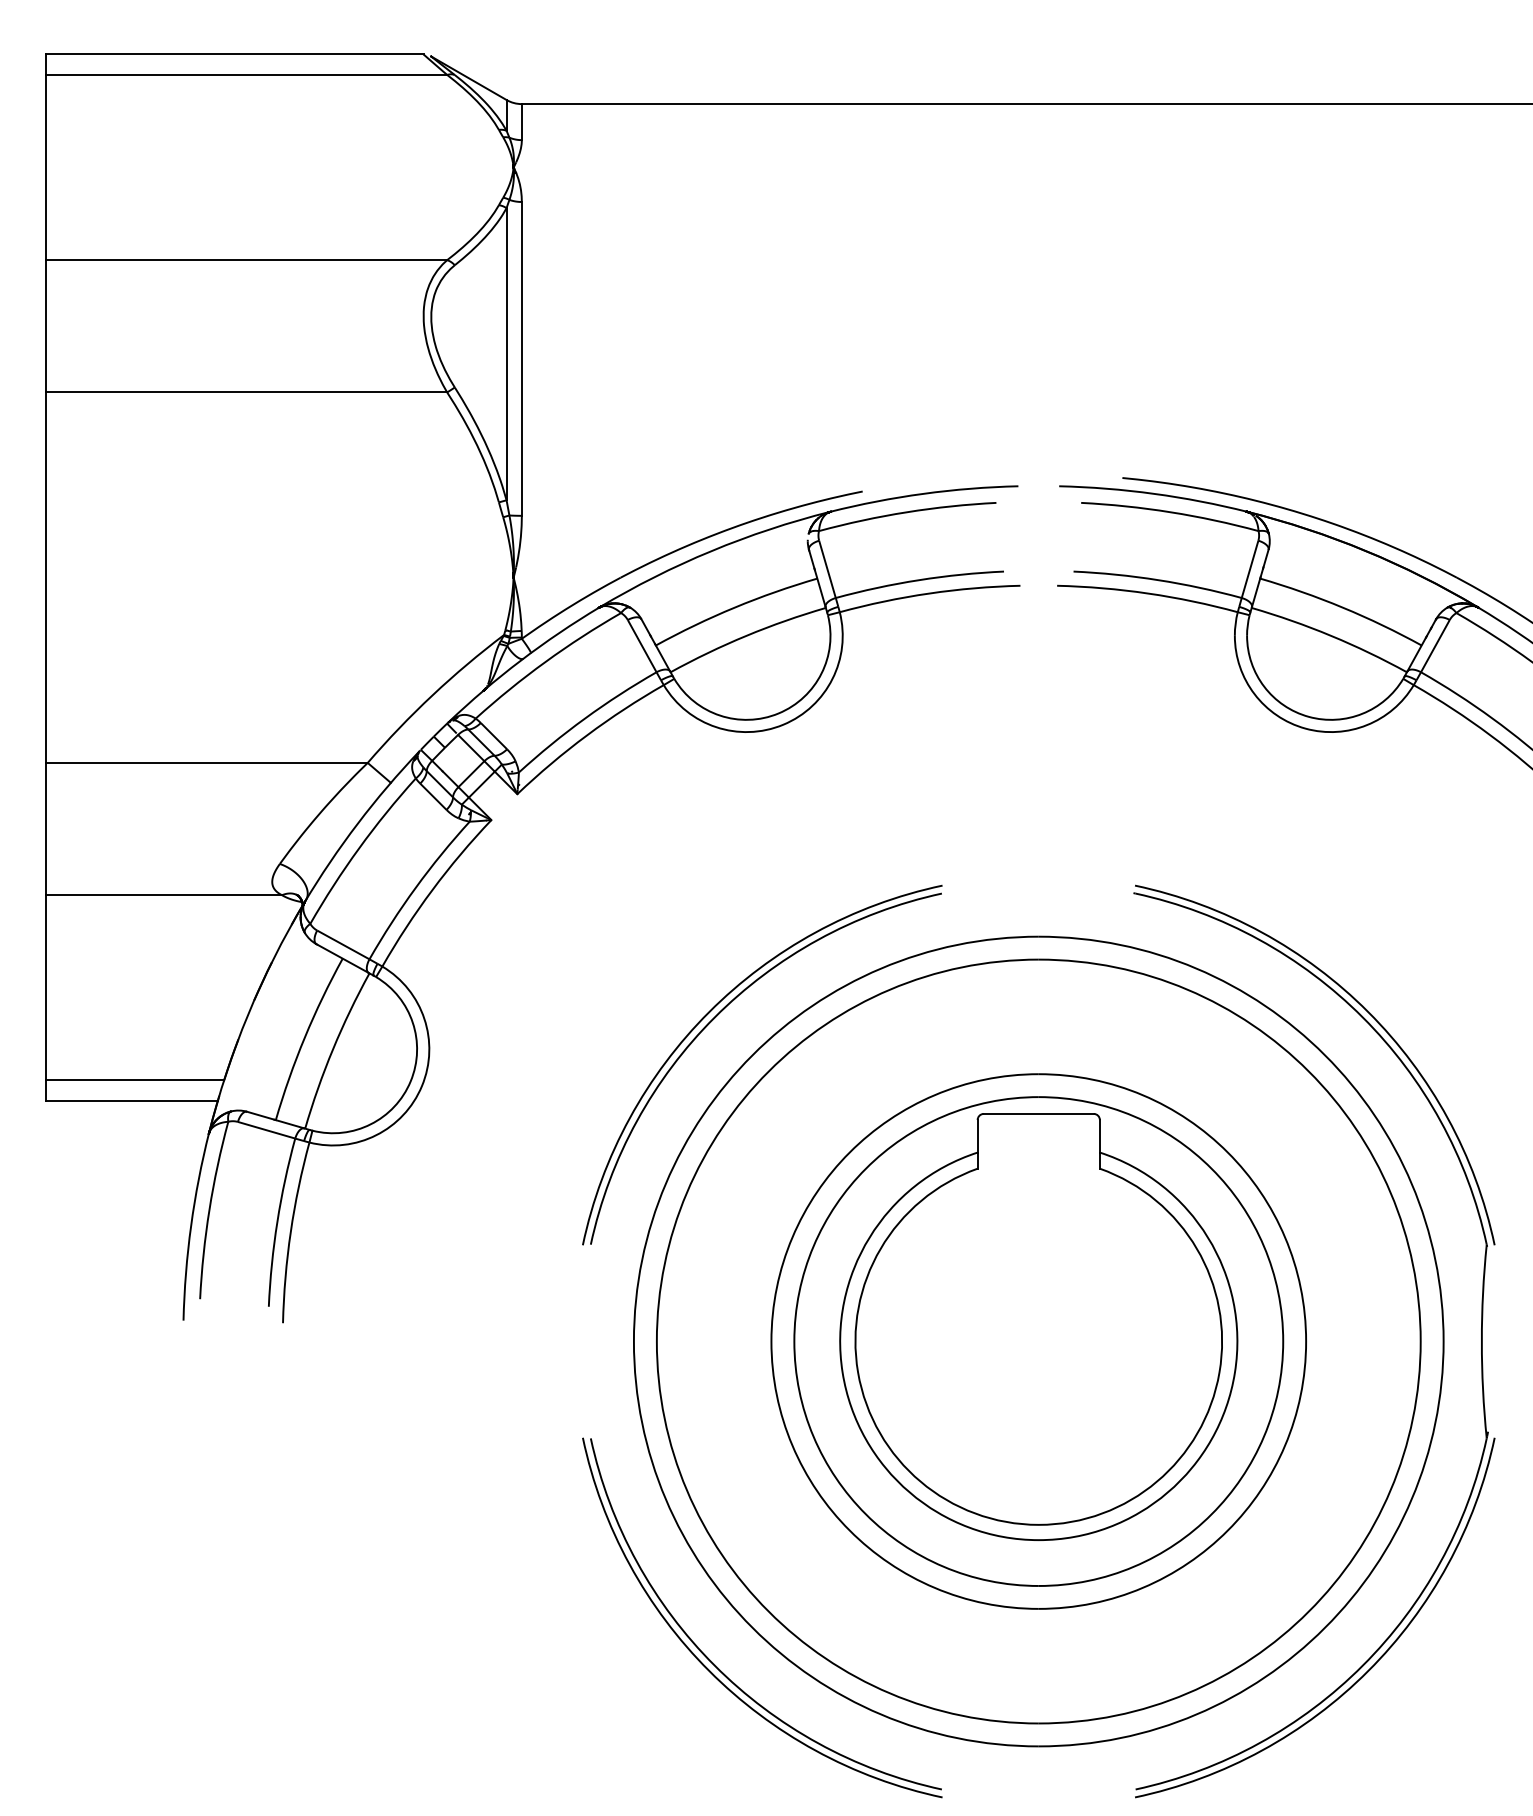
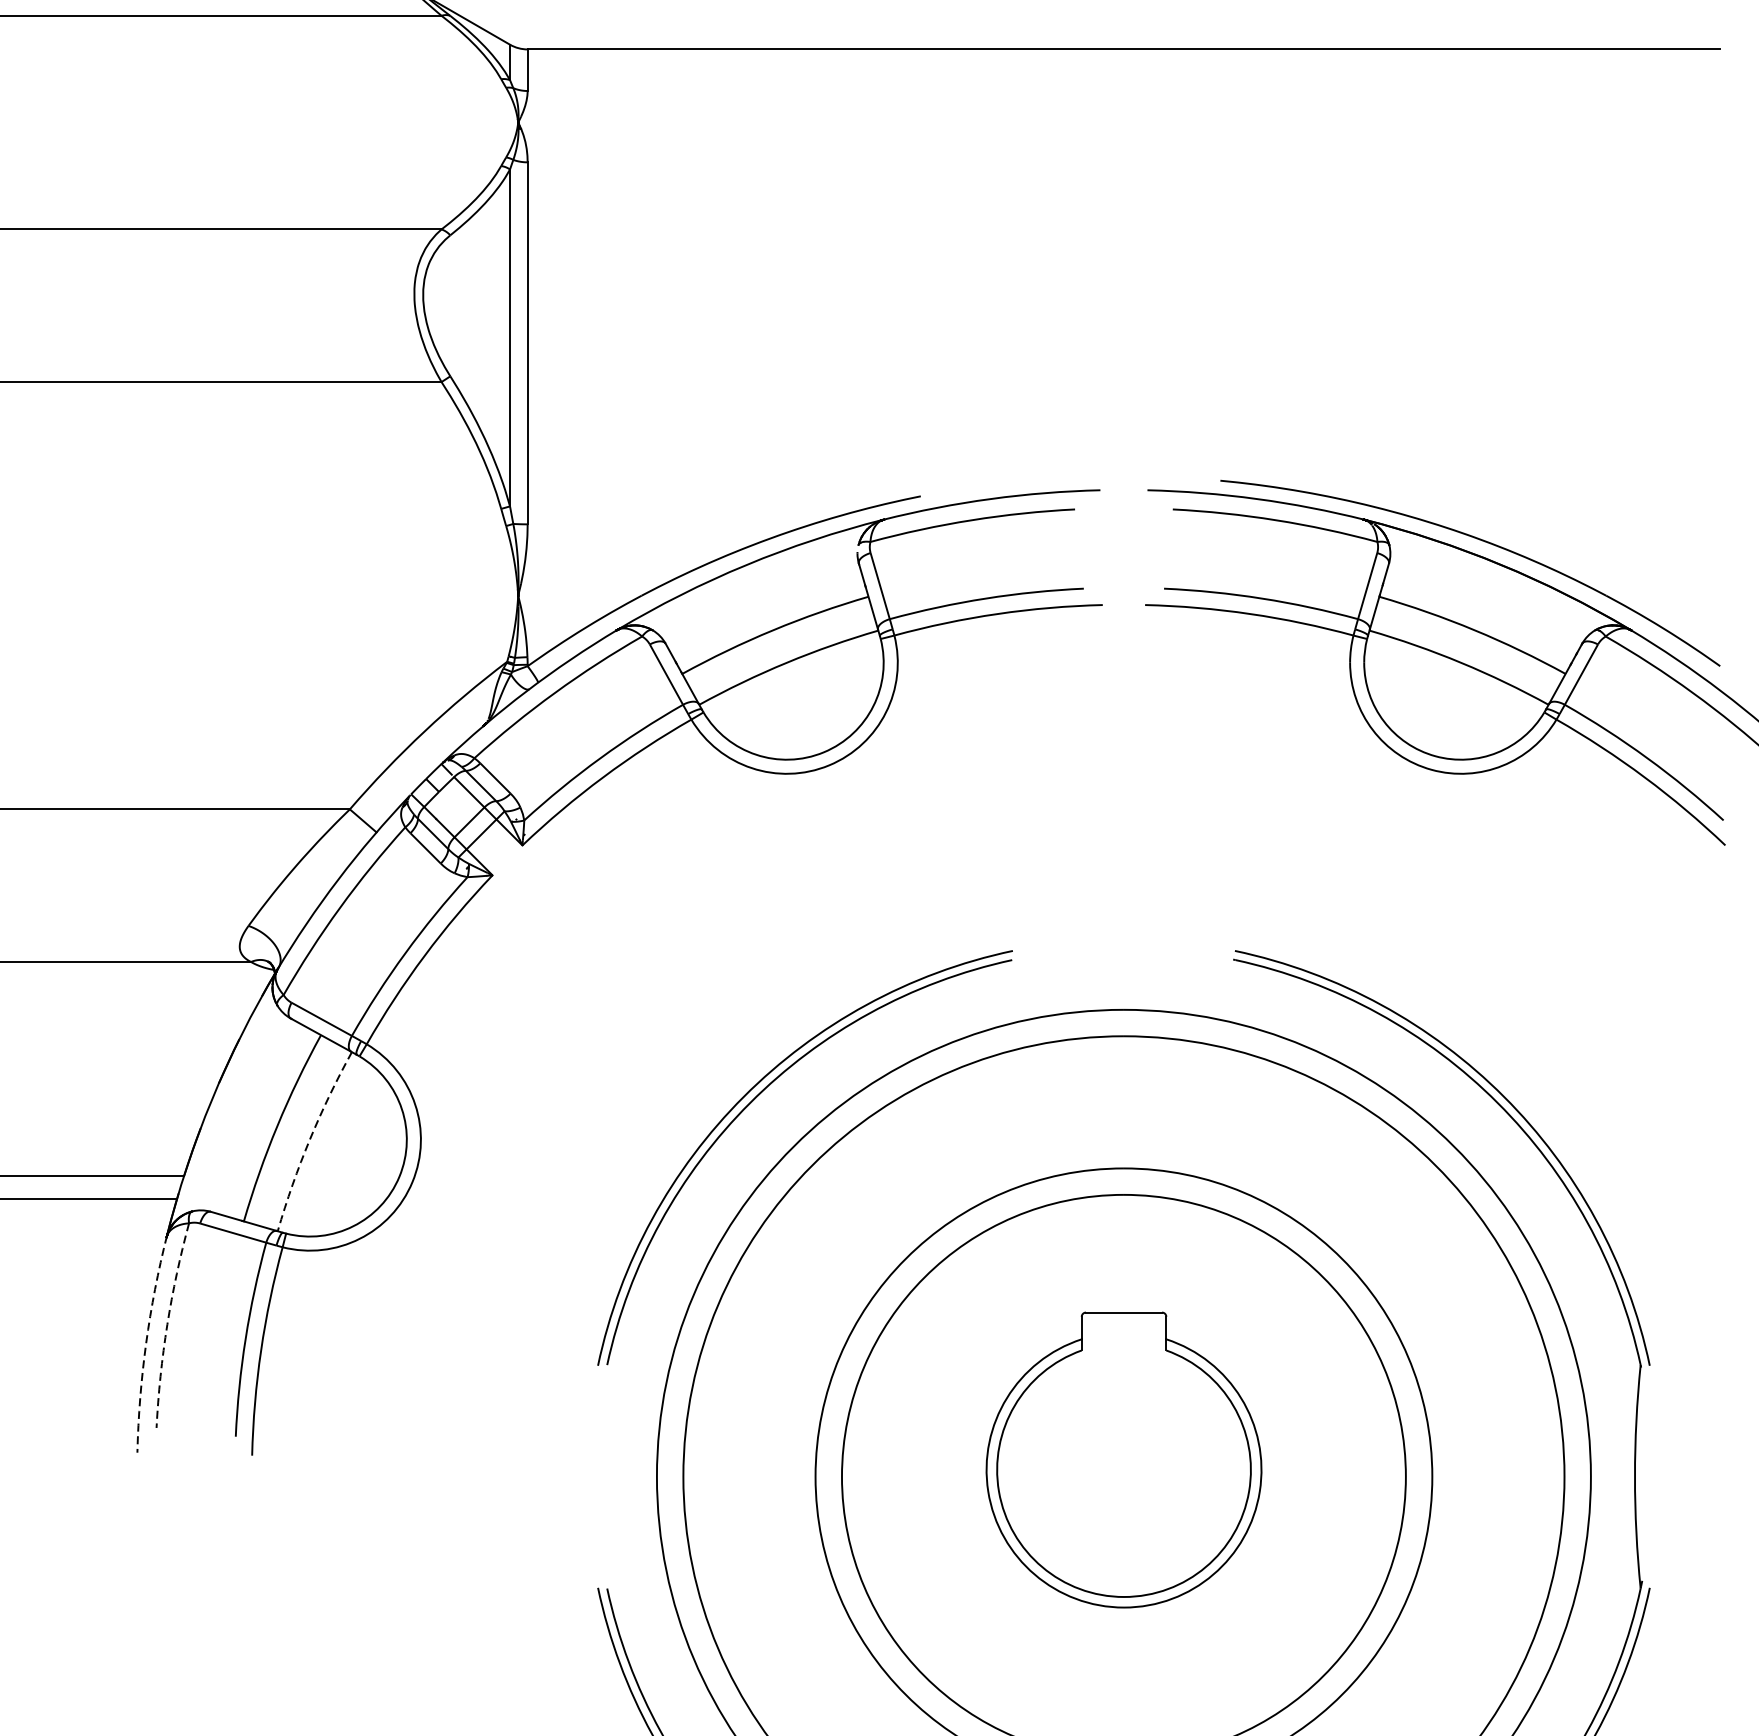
arc: (333, 1049) -> (310, 1139), solid -> dashed
arc: (209, 1209) -> (167, 1324), solid -> dashed
arc: (191, 1225) -> (146, 1342), solid -> dashed
part: (1038, 1326) -> (1123, 1459), size x0.6

